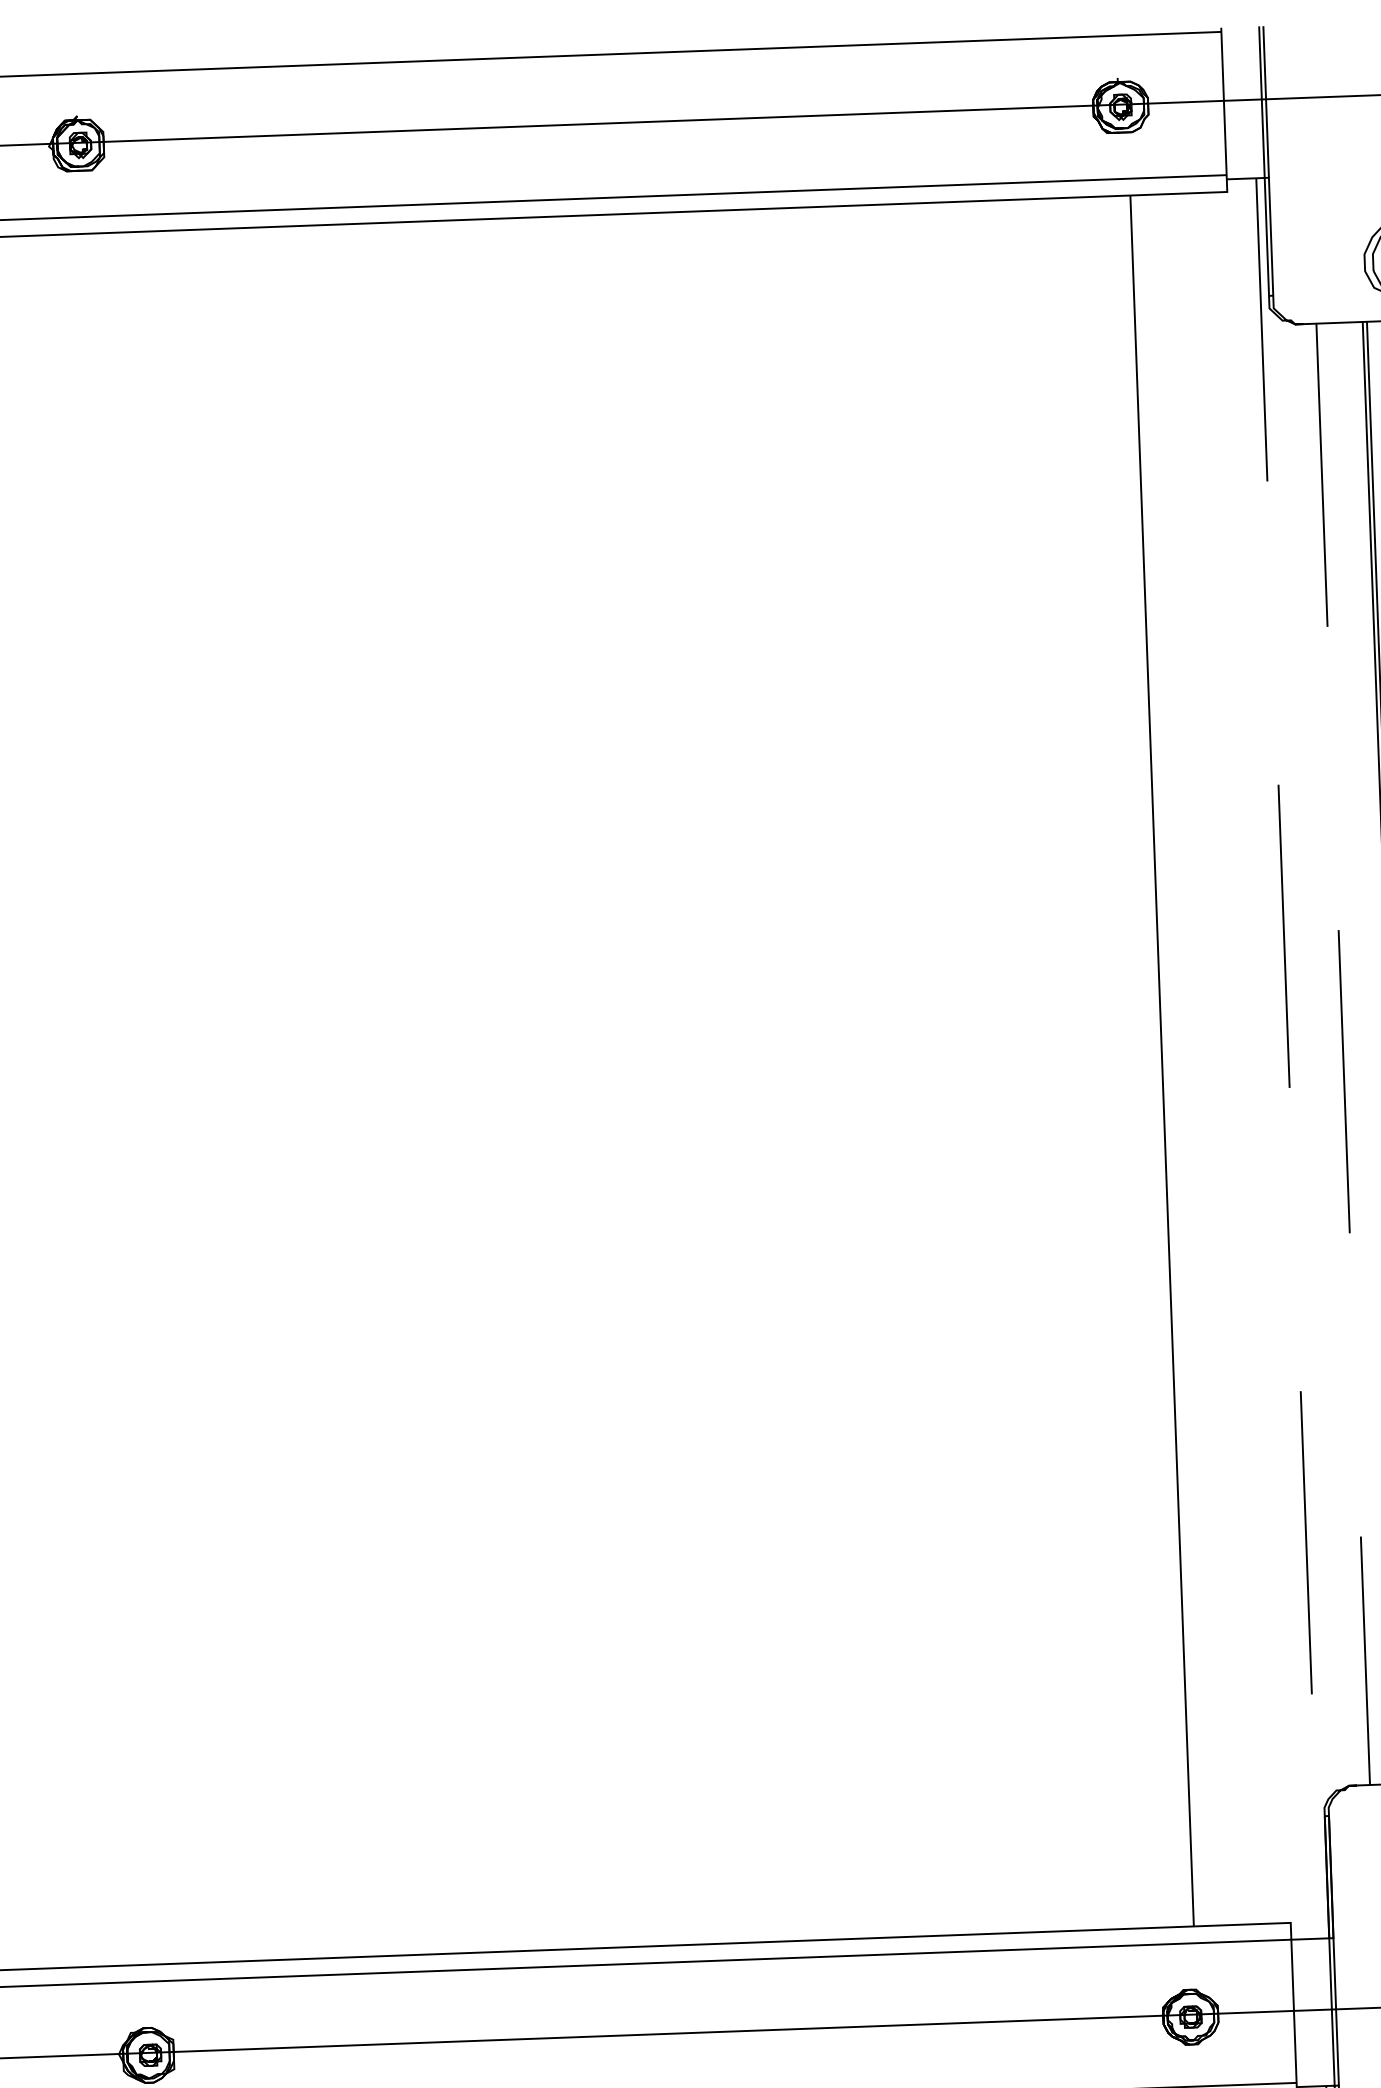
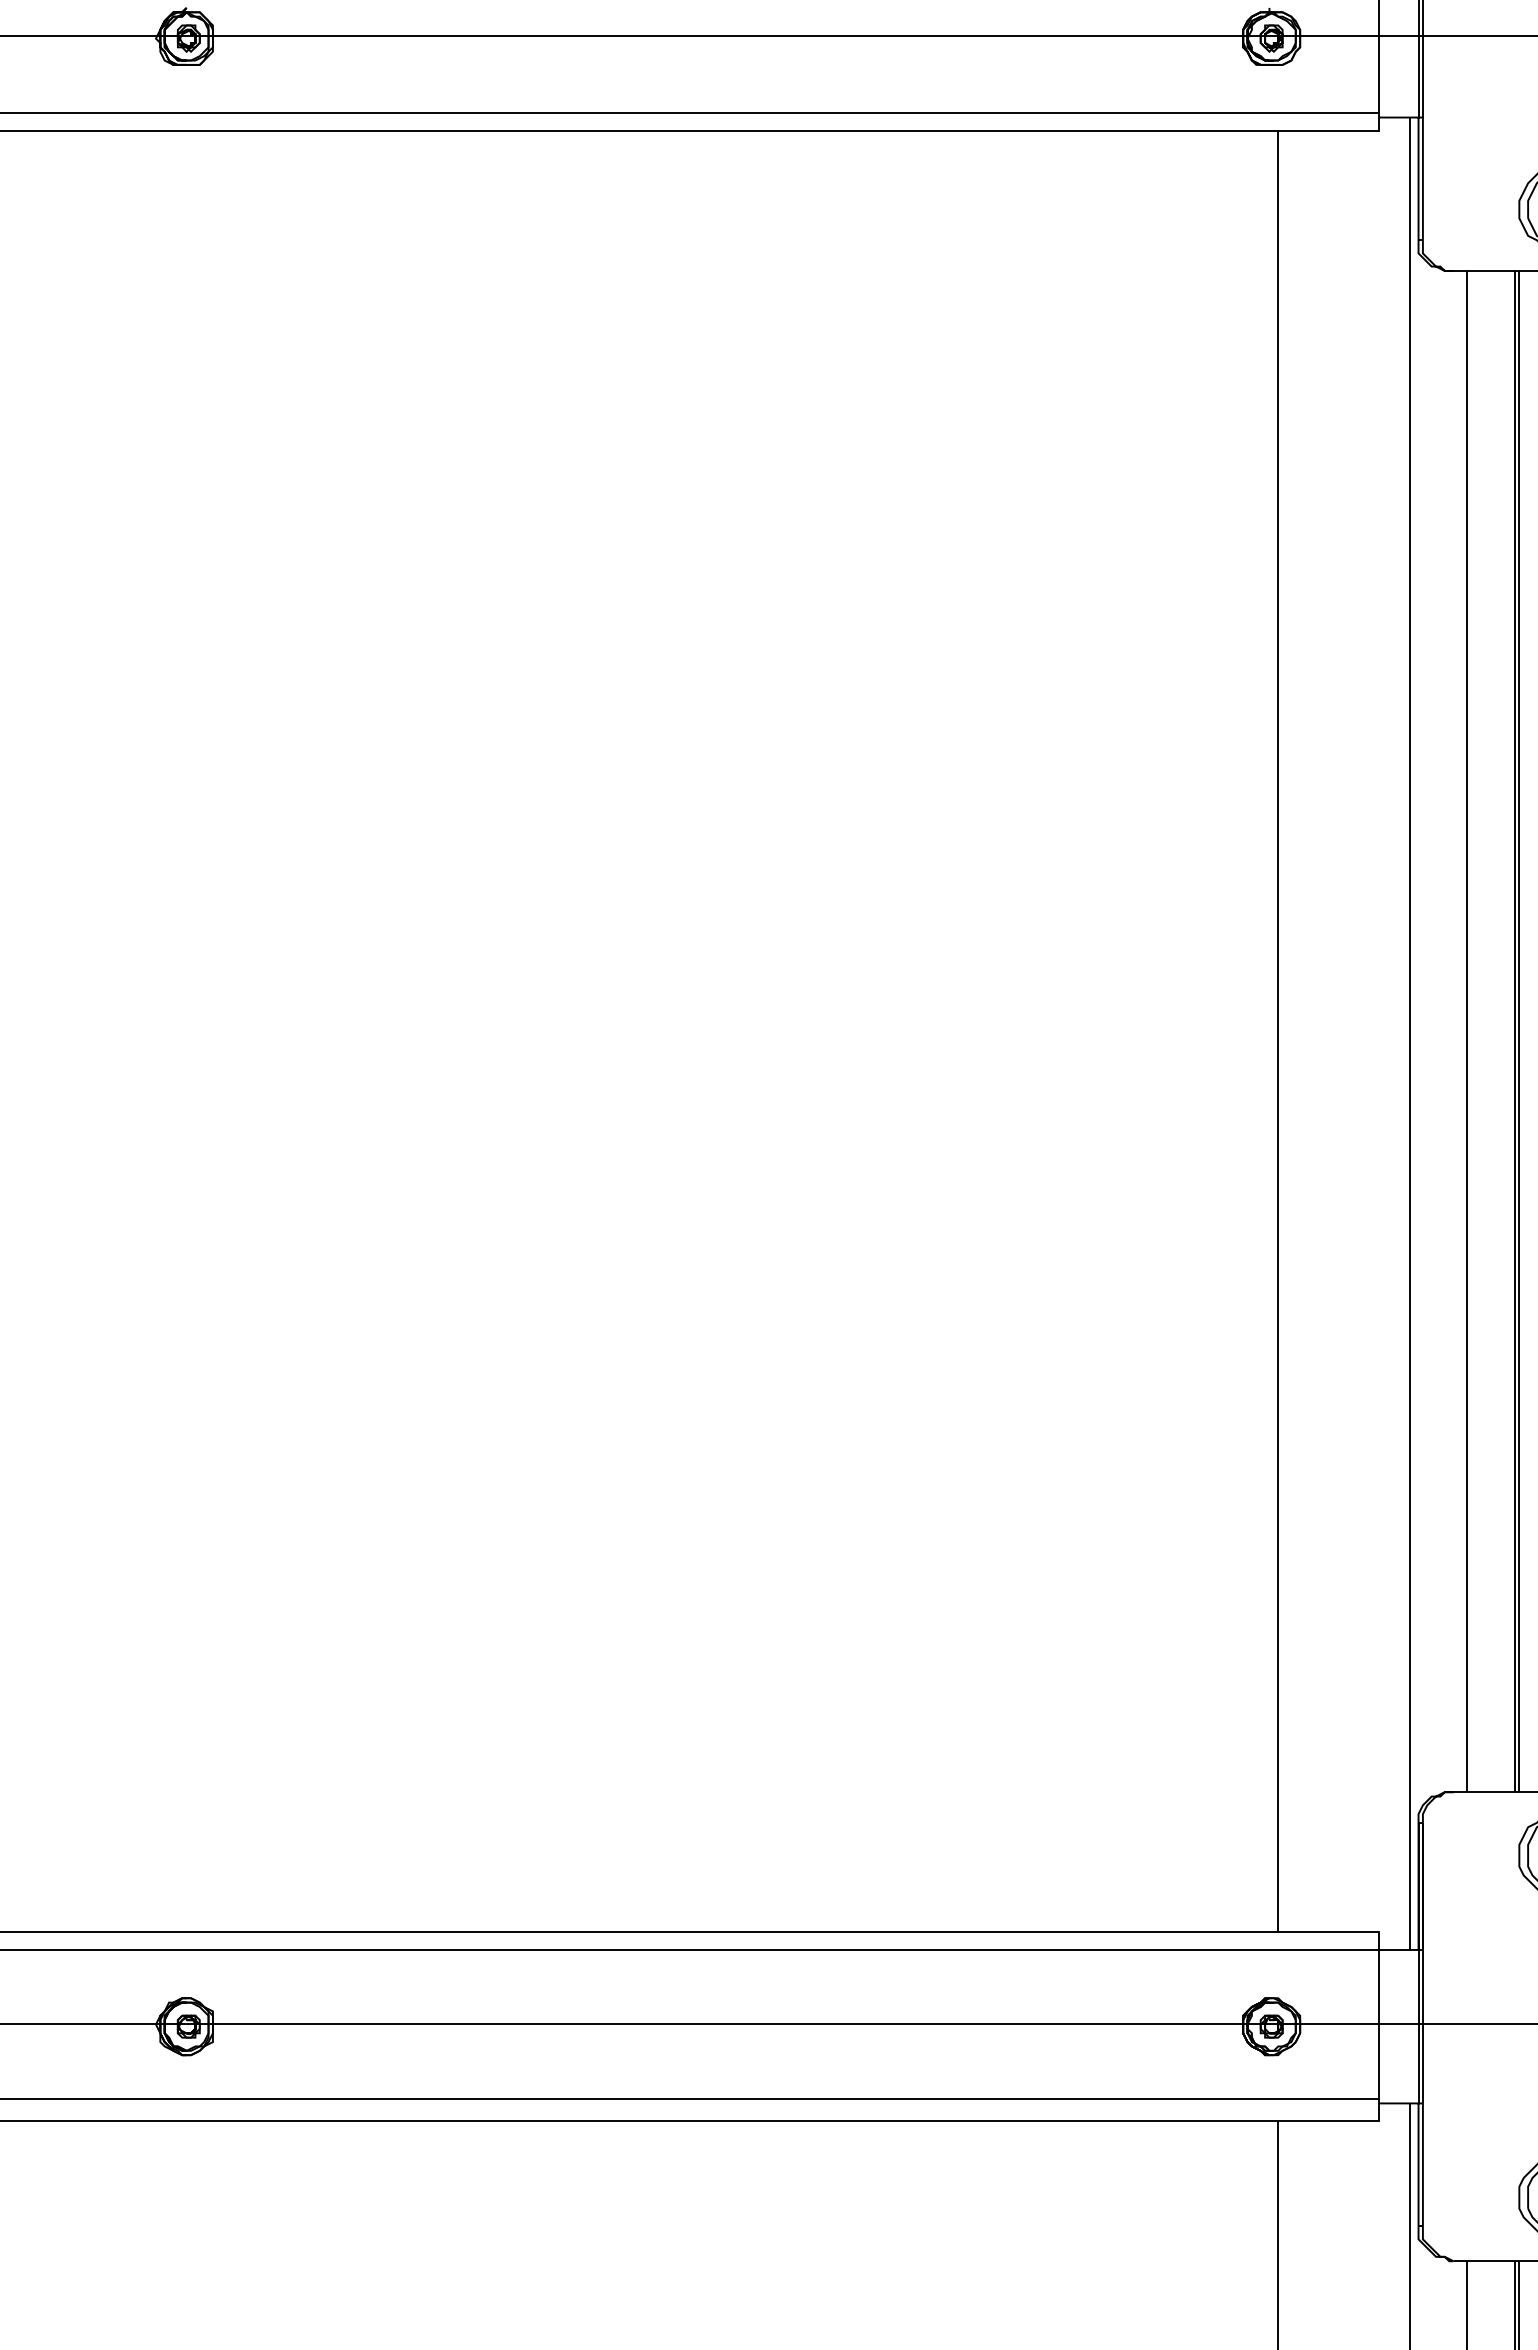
line: (1342, 1054) -> (1466, 1031), dashed -> solid
line: (1288, 1059) -> (1409, 1034), dashed -> solid

